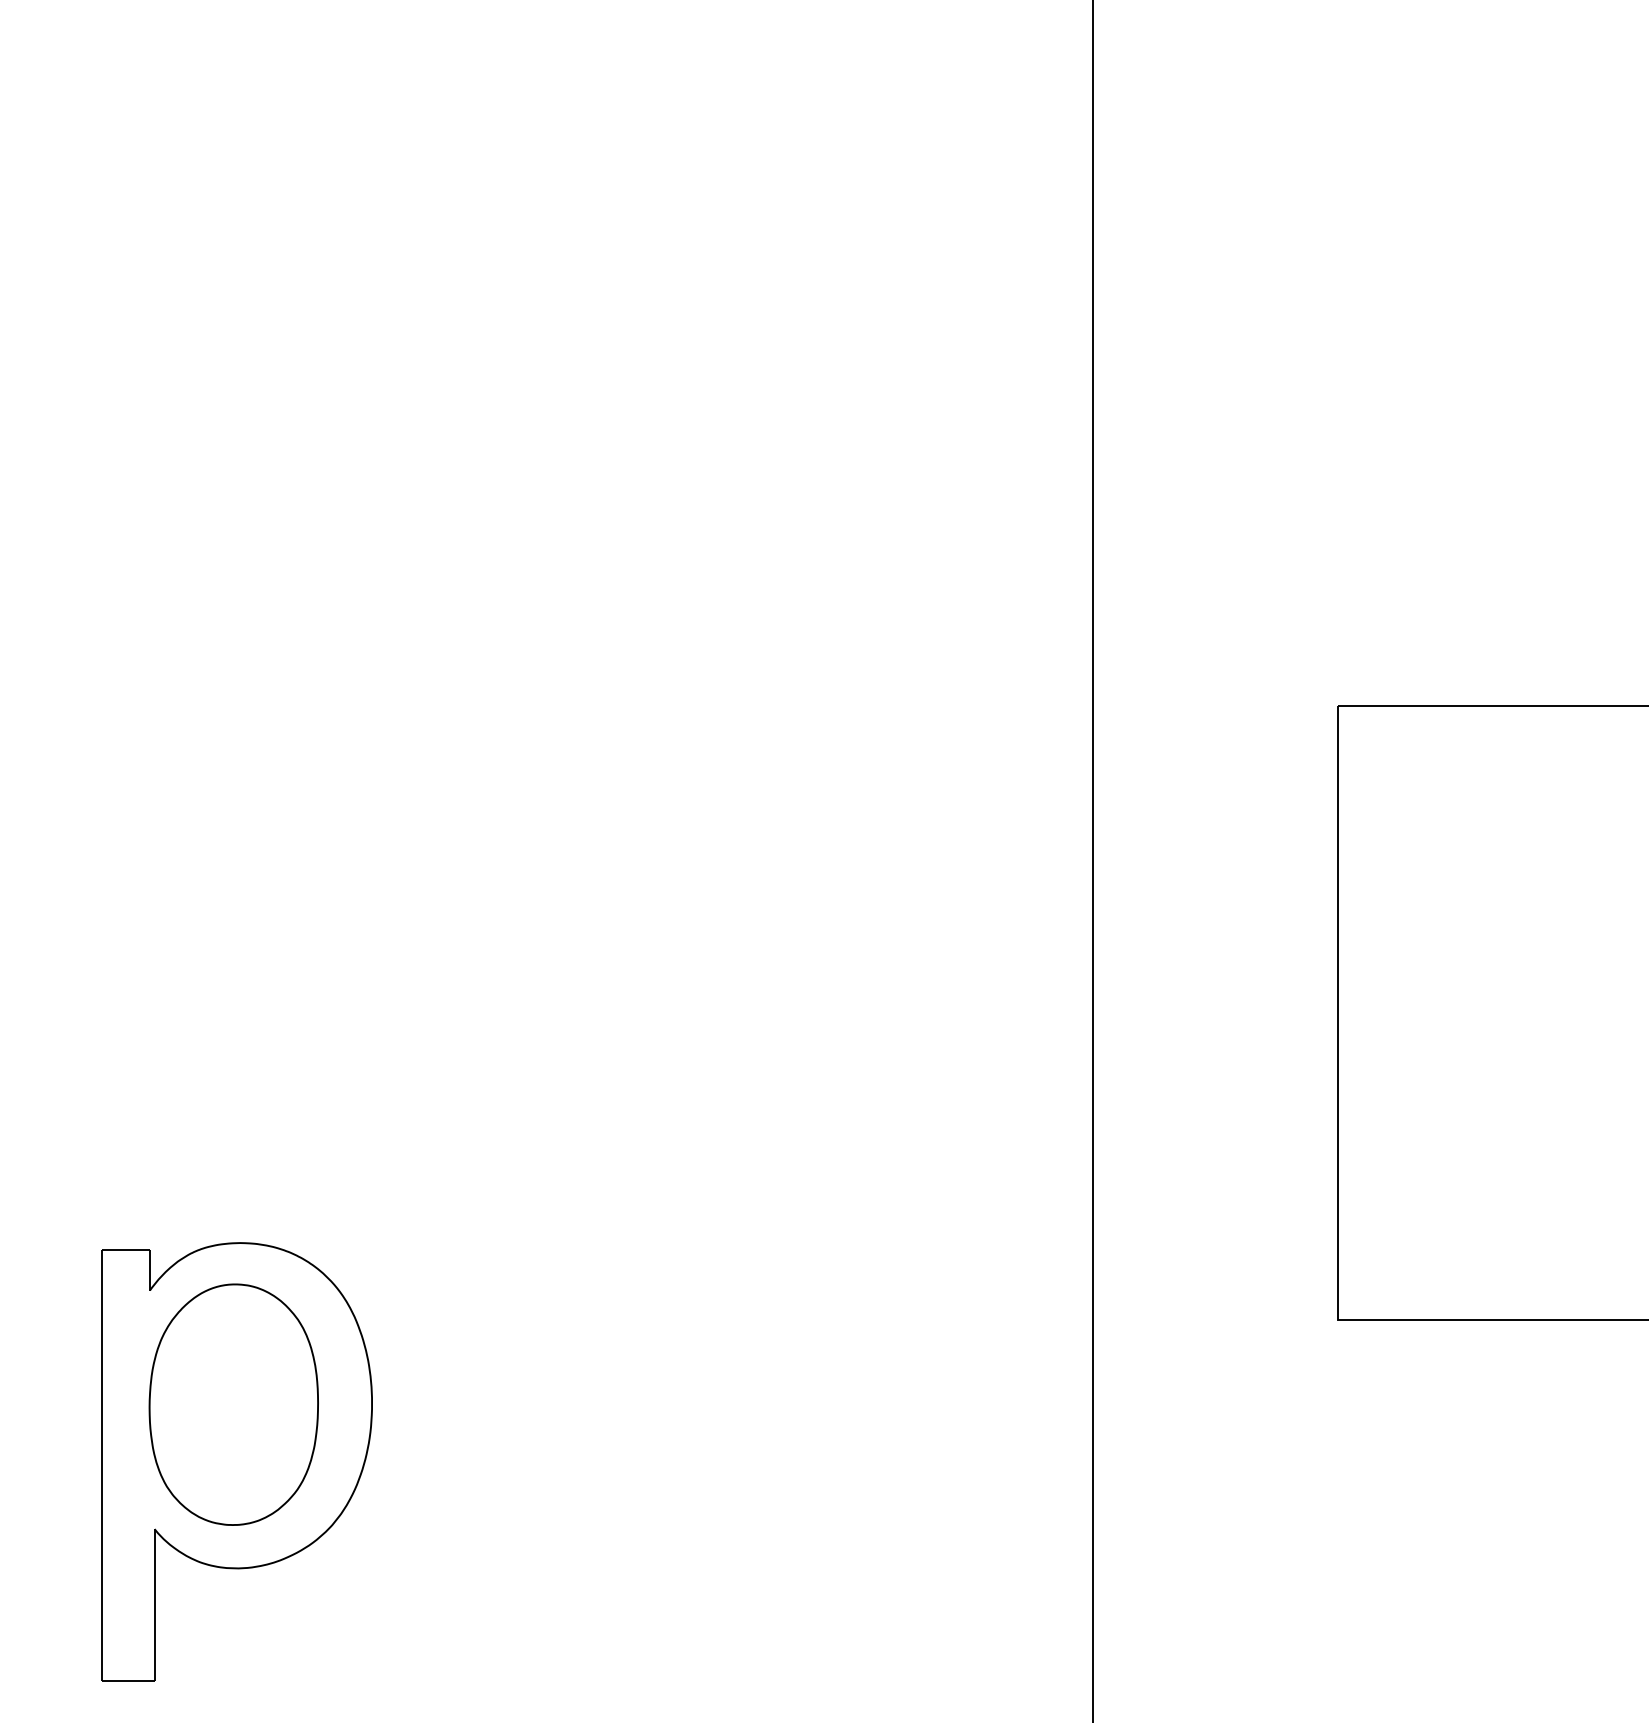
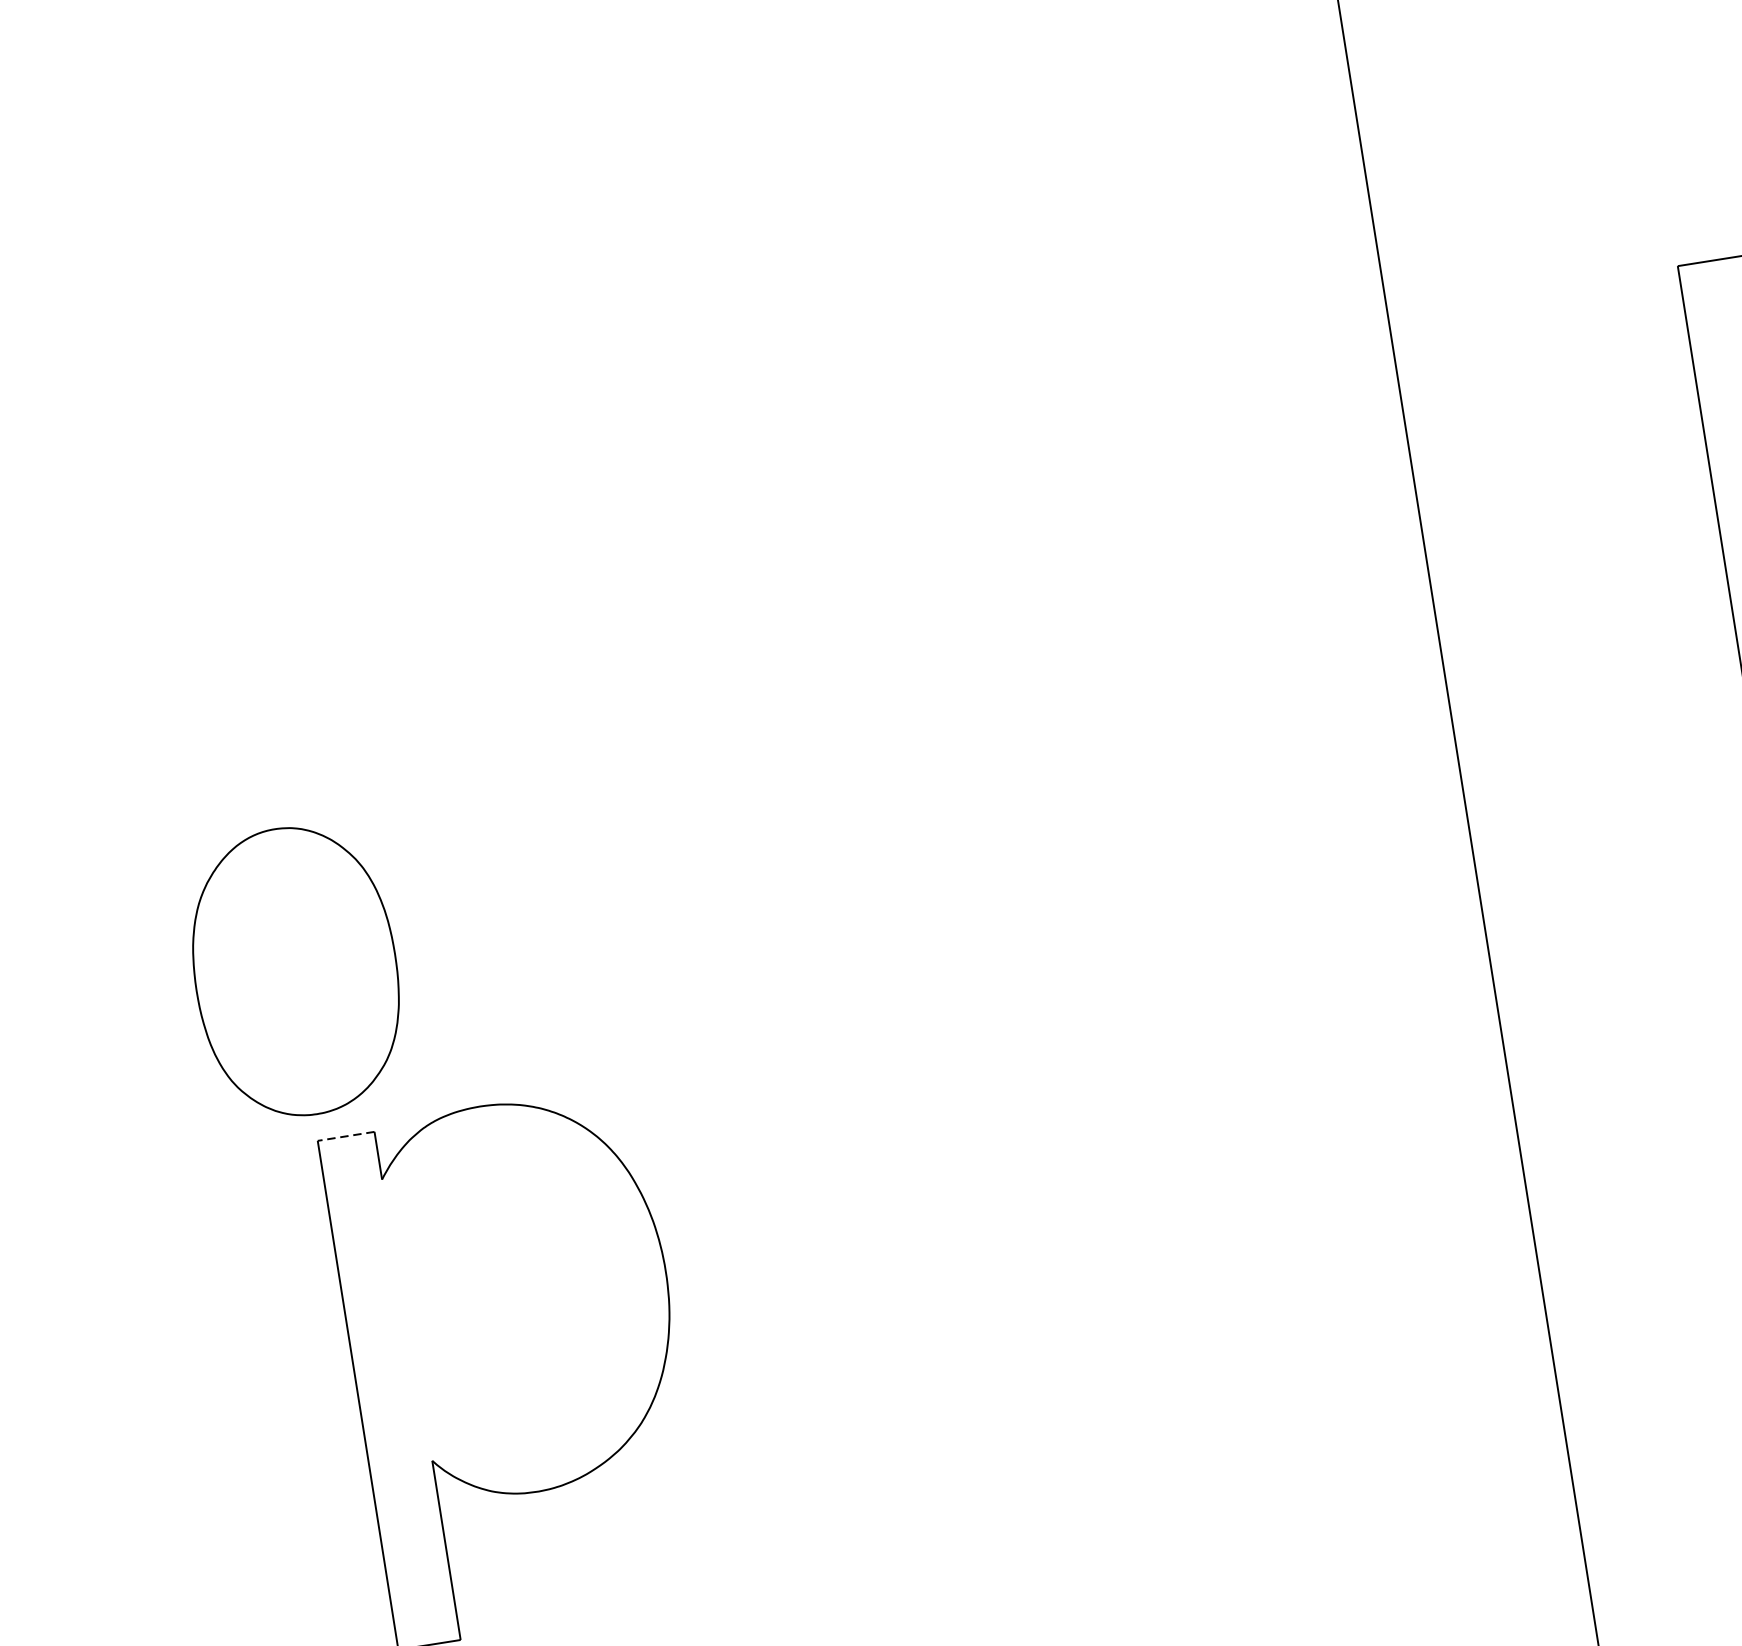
line: (125, 1250) -> (345, 1136), solid -> dashed
part: (233, 1404) -> (295, 971), moved

